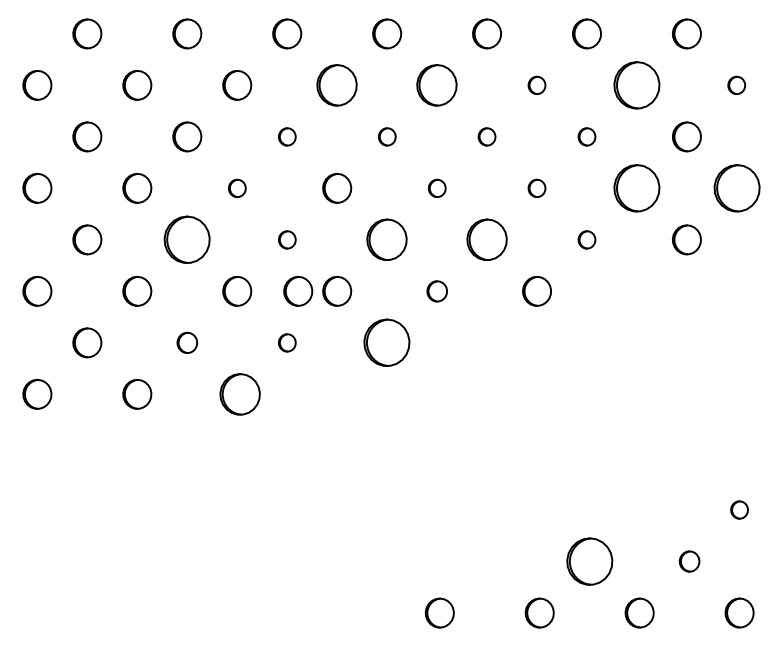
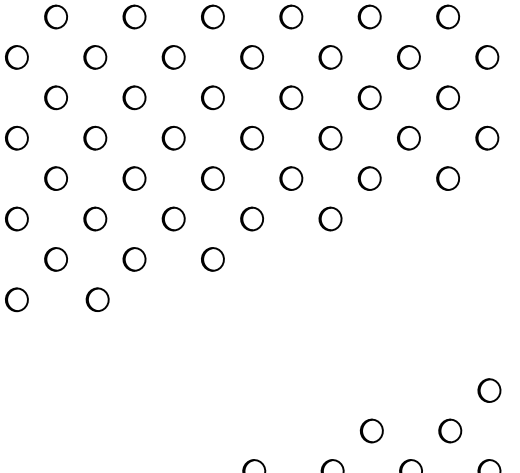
part: (337, 85) -> (173, 57), size x0.71
part: (437, 85) -> (252, 57), size x0.71
part: (536, 85) -> (330, 57), size x1.67
part: (636, 85) -> (408, 57), size x0.62
part: (736, 85) -> (487, 57), size x1.67
part: (287, 136) -> (134, 97), size x1.67
part: (387, 136) -> (213, 97), size x1.67
part: (486, 136) -> (290, 97), size x1.67
part: (586, 136) -> (369, 97), size x1.67
part: (237, 188) -> (95, 138), size x1.67
part: (437, 188) -> (252, 138), size x1.67
part: (536, 188) -> (330, 138), size x1.67
part: (636, 188) -> (408, 138), size x0.62
part: (736, 188) -> (487, 138), size x0.62
part: (187, 239) -> (56, 178), size x0.62
part: (287, 239) -> (134, 178), size x1.67
part: (387, 239) -> (213, 178), size x0.71
part: (486, 239) -> (290, 178), size x0.71
part: (586, 239) -> (369, 178), size x1.67
part: (298, 291) -> (143, 219), removed
part: (437, 291) -> (252, 219), size x1.43
part: (187, 342) -> (56, 259), size x1.43
part: (287, 342) -> (134, 259), size x1.67
part: (387, 342) -> (213, 259), size x0.62
part: (240, 393) -> (97, 299), size x0.71
part: (739, 509) -> (489, 390), size x1.67
part: (589, 561) -> (371, 430), size x0.62
part: (689, 561) -> (450, 430), size x1.43

